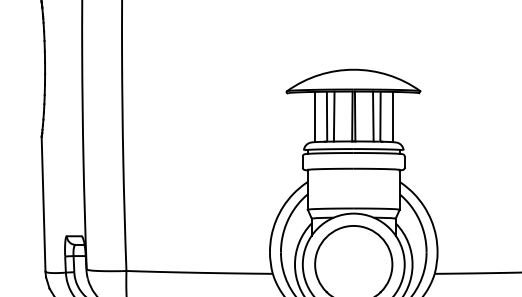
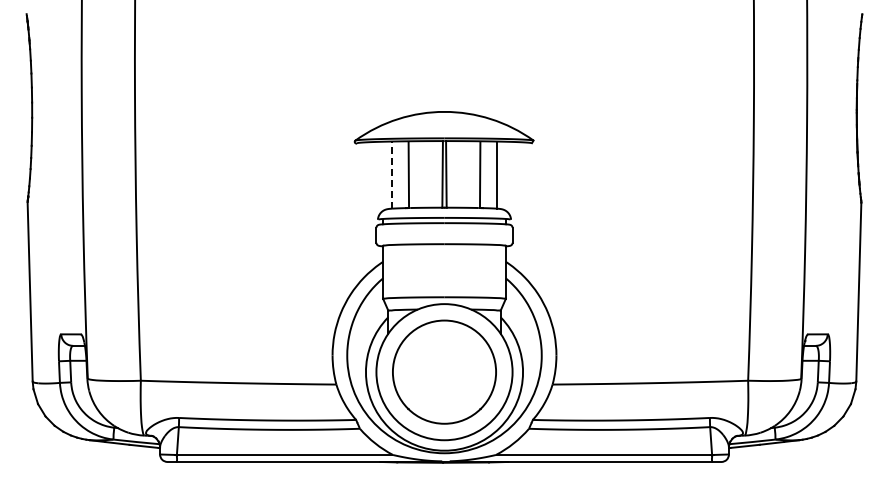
line: (333, 116) -> (417, 174), removed
line: (373, 116) -> (470, 174), removed
line: (314, 117) -> (392, 175), solid -> dashed

